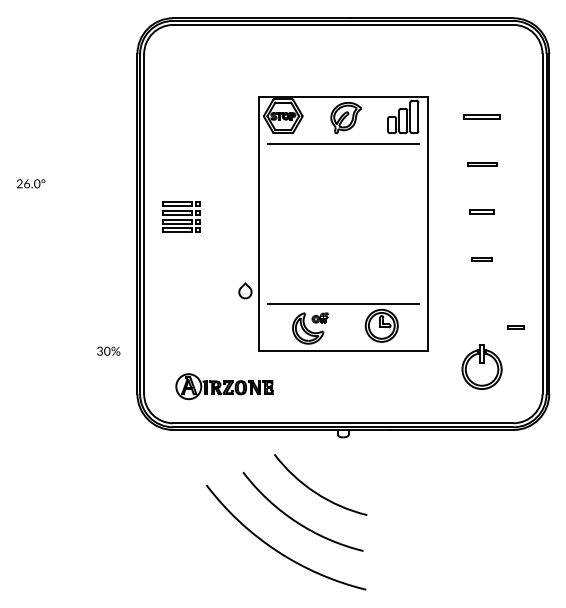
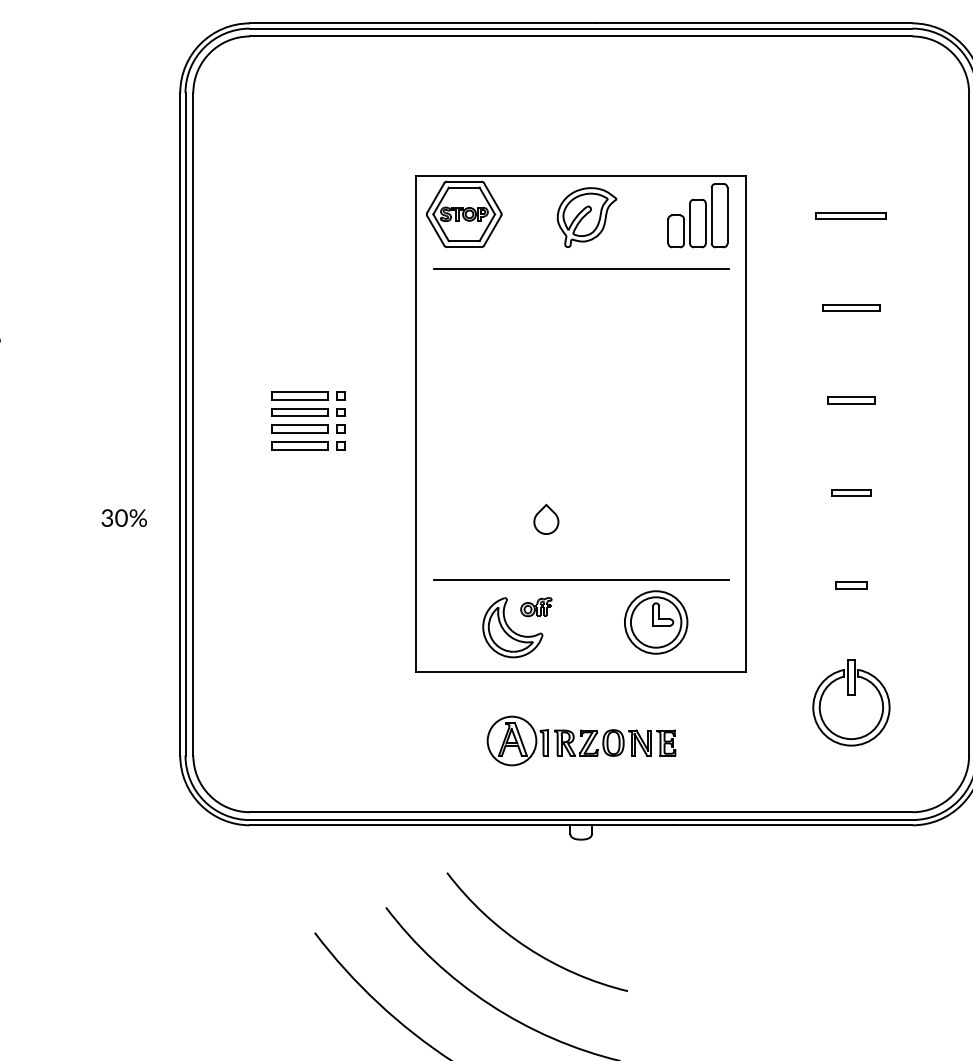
part: (181, 216) -> (308, 419), moved
part: (245, 290) -> (546, 518), moved
part: (515, 327) -> (850, 584), moved
text: (108, 350) -> (123, 516), moved
part: (224, 386) -> (581, 740), moved

